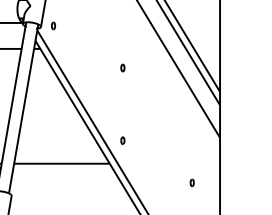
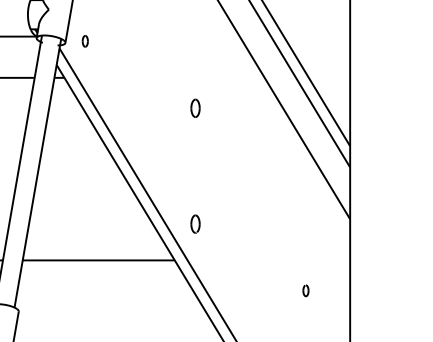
part: (122, 67) -> (195, 107), size x1.6
part: (122, 140) -> (195, 223), size x1.6

